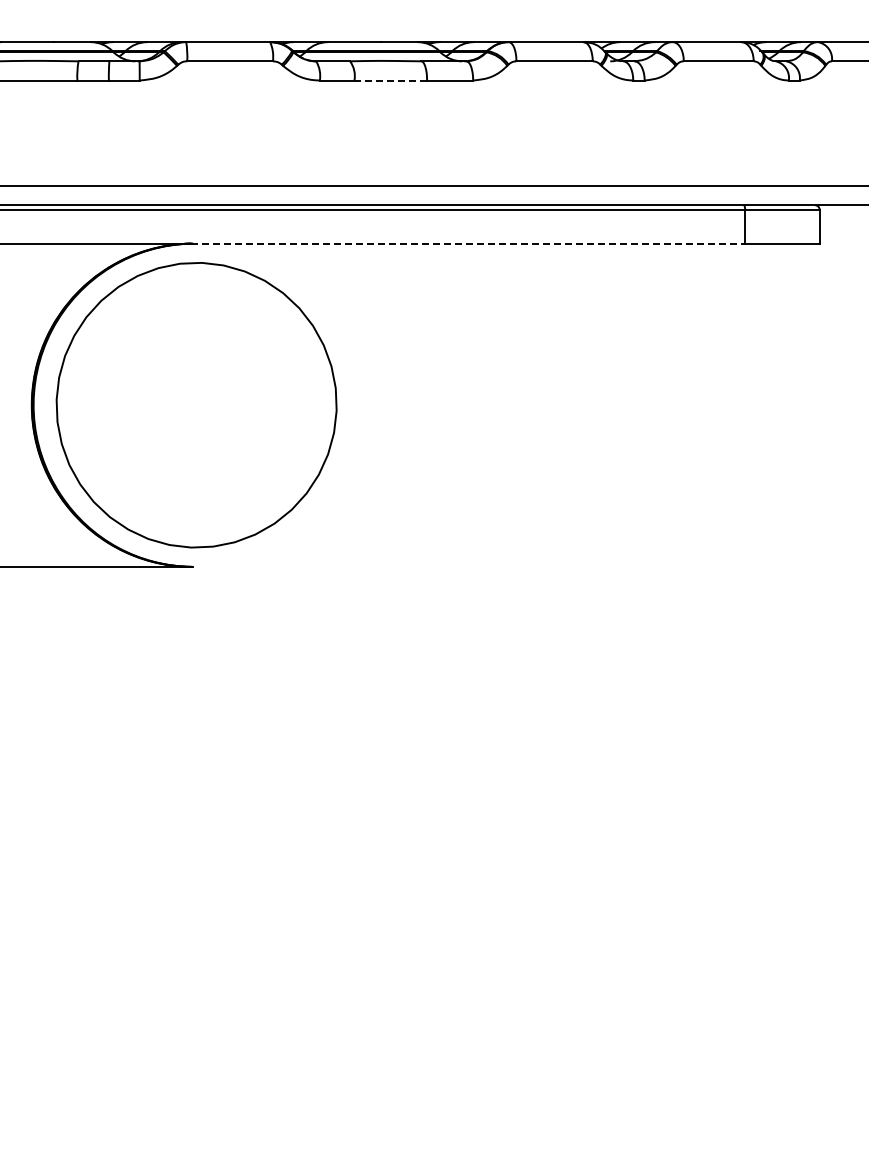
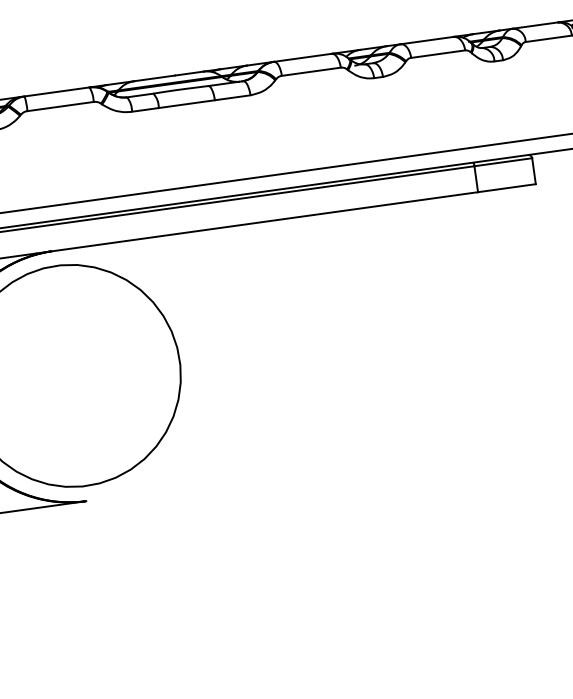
line: (390, 80) -> (186, 104), dashed -> solid
line: (468, 243) -> (264, 221), dashed -> solid

